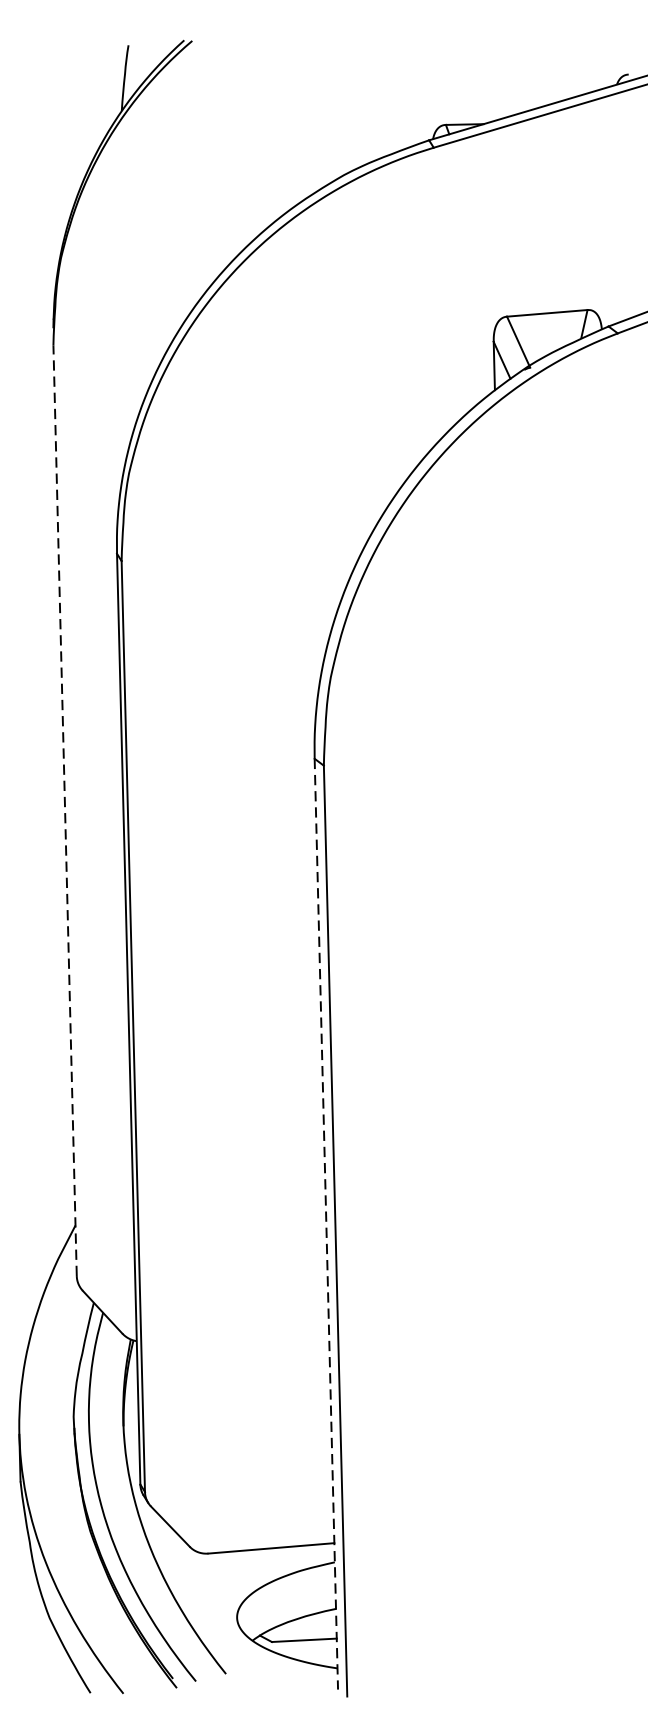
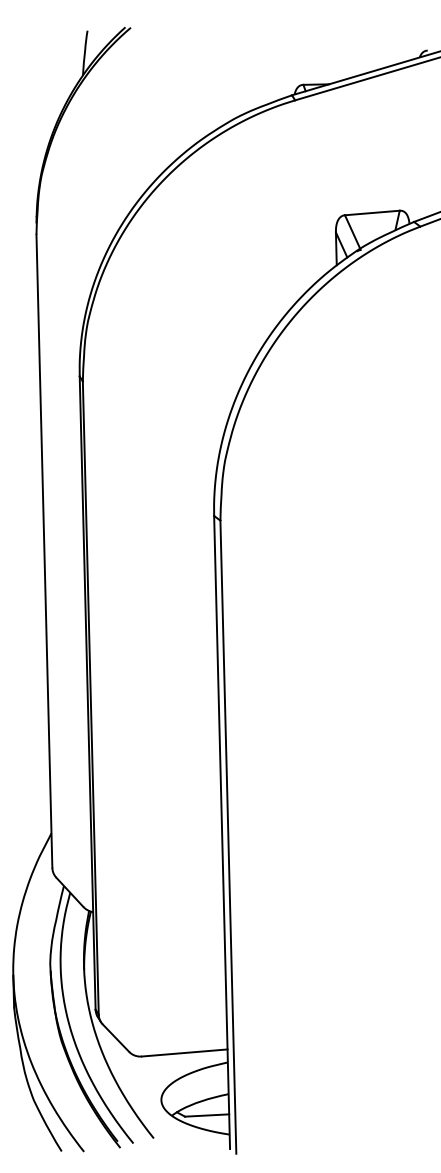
line: (65, 811) -> (44, 551), dashed -> solid
line: (326, 1224) -> (222, 832), dashed -> solid

